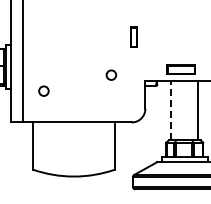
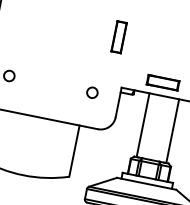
part: (134, 36) -> (119, 36), size x1.43
circle: (111, 74) -> (92, 92), moved
line: (171, 110) -> (143, 124), dashed -> solid

